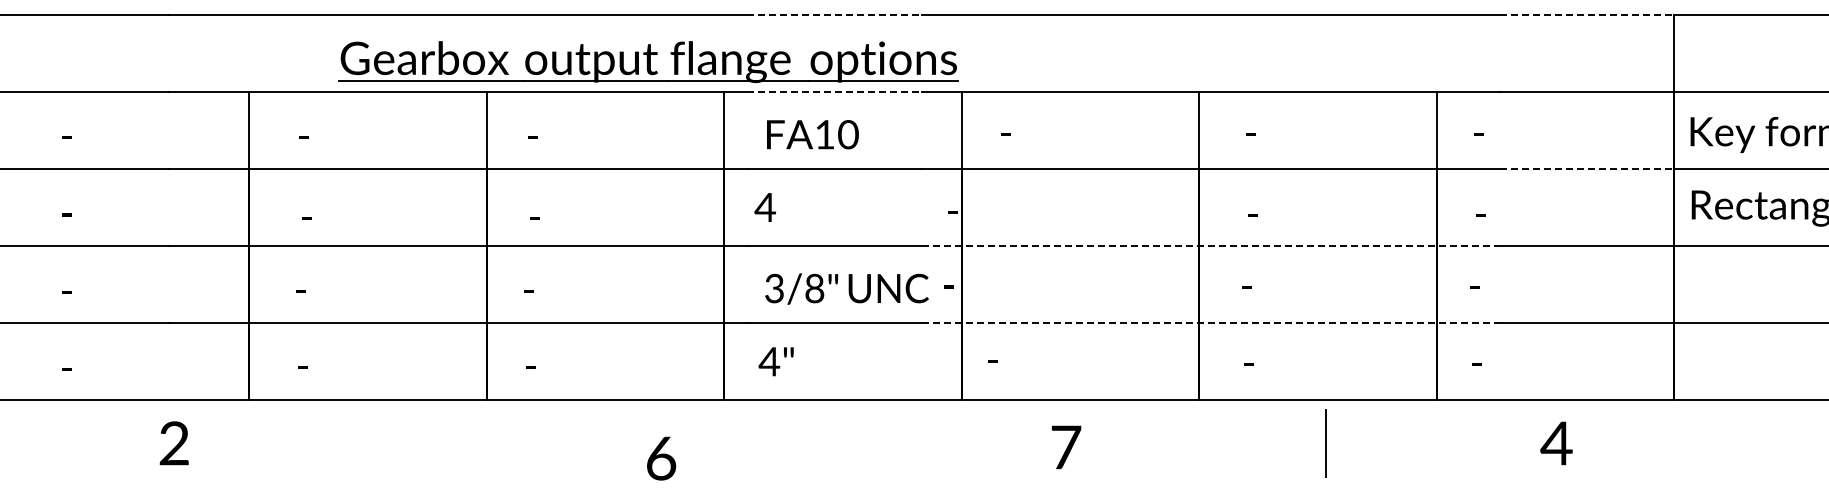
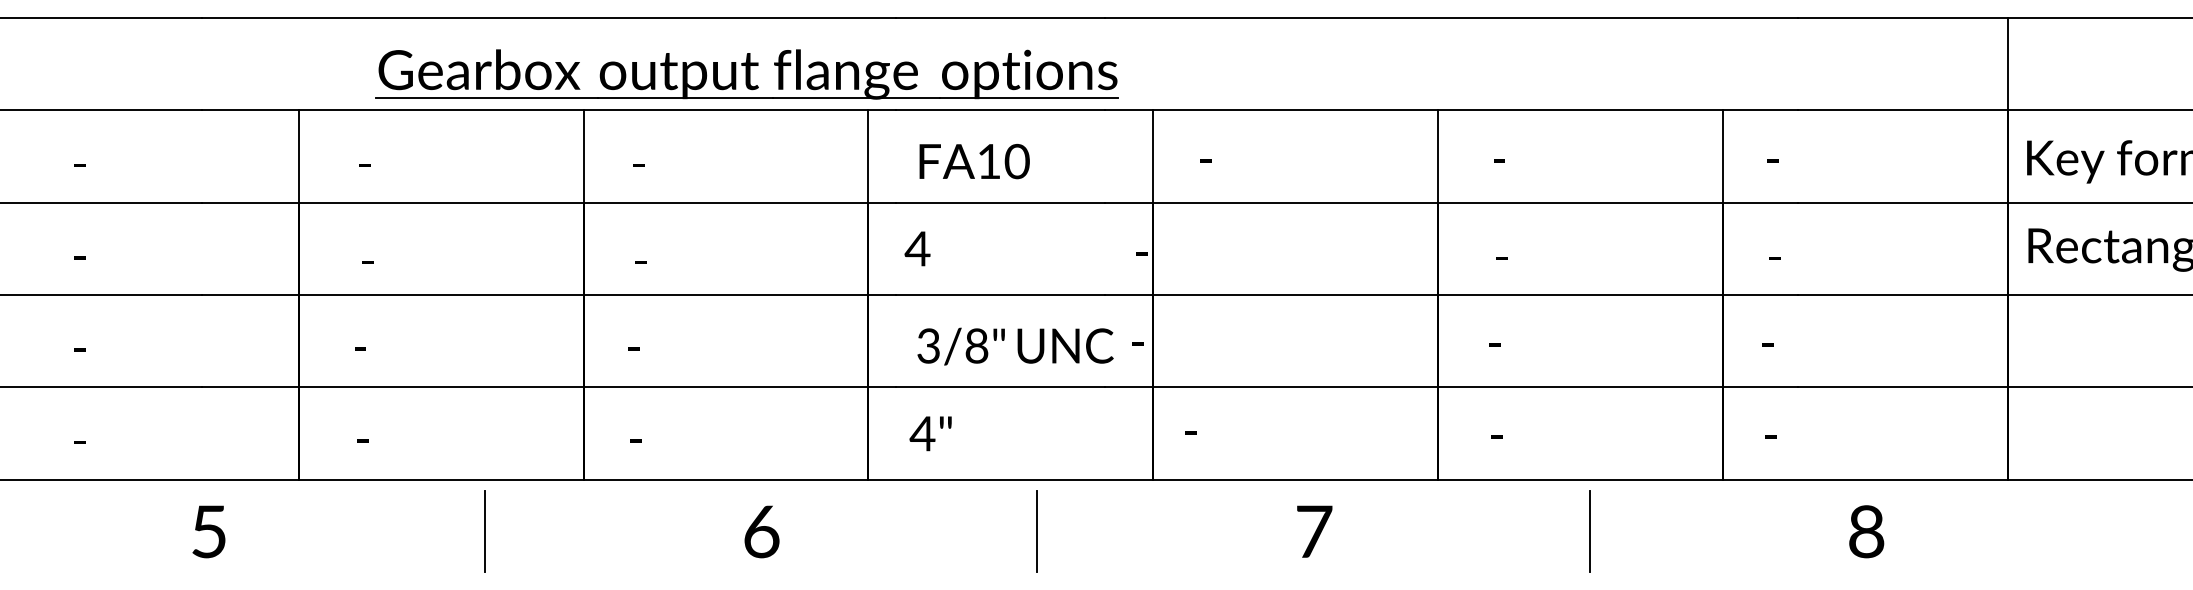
line: (834, 14) -> (1000, 17), dashed -> solid
line: (1587, 14) -> (1903, 17), dashed -> solid
part: (648, 61) -> (747, 73), moved
line: (834, 91) -> (1000, 109), dashed -> solid
line: (1587, 168) -> (1903, 202), dashed -> solid
line: (1210, 245) -> (1451, 294), dashed -> solid
line: (1210, 323) -> (1451, 387), dashed -> solid
text: (173, 443) -> (208, 531), 2 -> 5
line: (404, 443) -> (485, 531), added
line: (865, 443) -> (1037, 531), added
text: (1556, 443) -> (1866, 531), 4 -> 8
text: (1066, 447) -> (1314, 531), moved
text: (661, 458) -> (761, 531), moved

